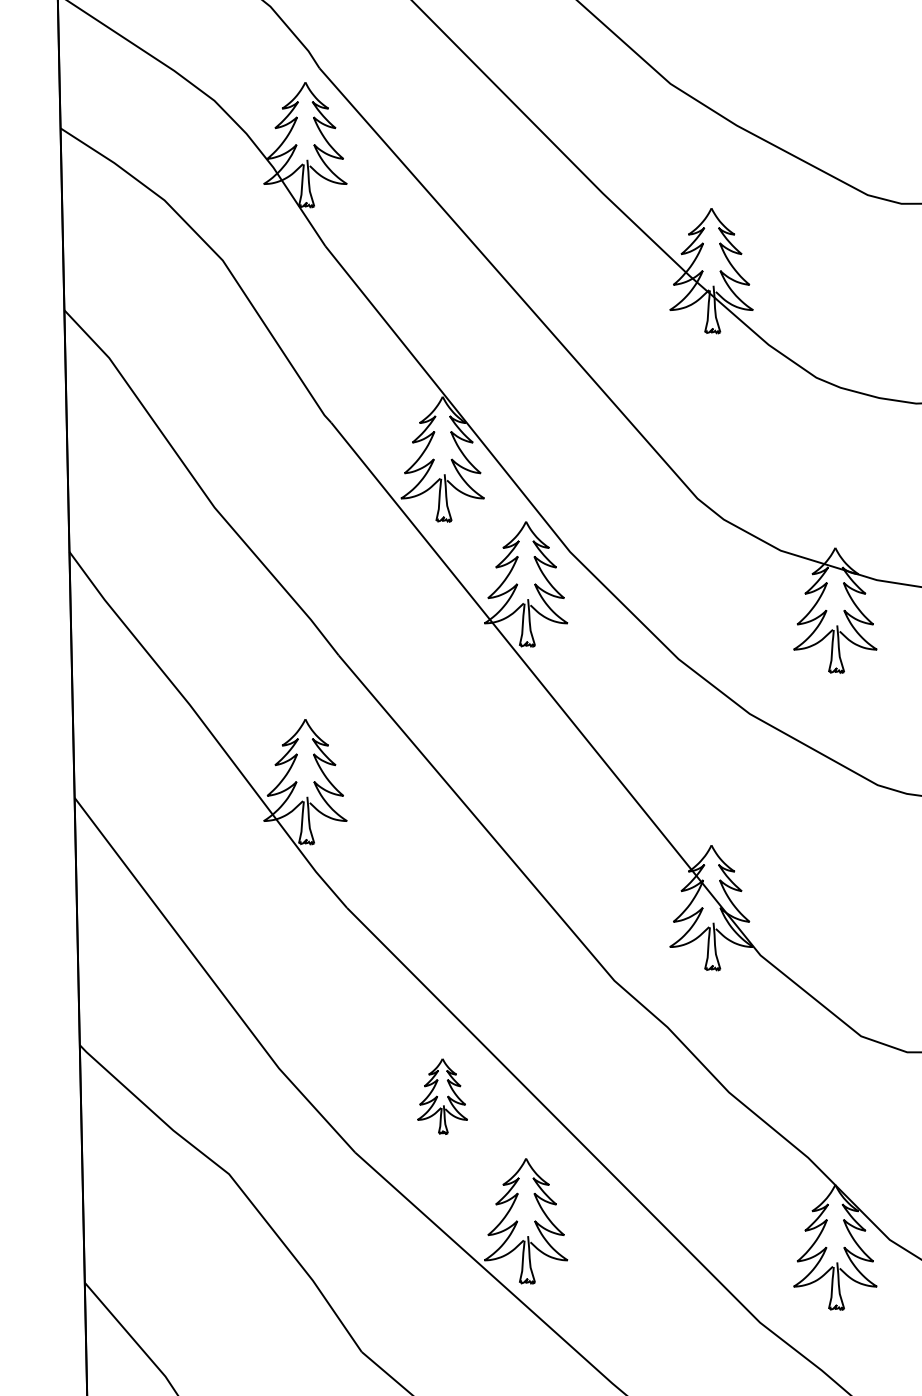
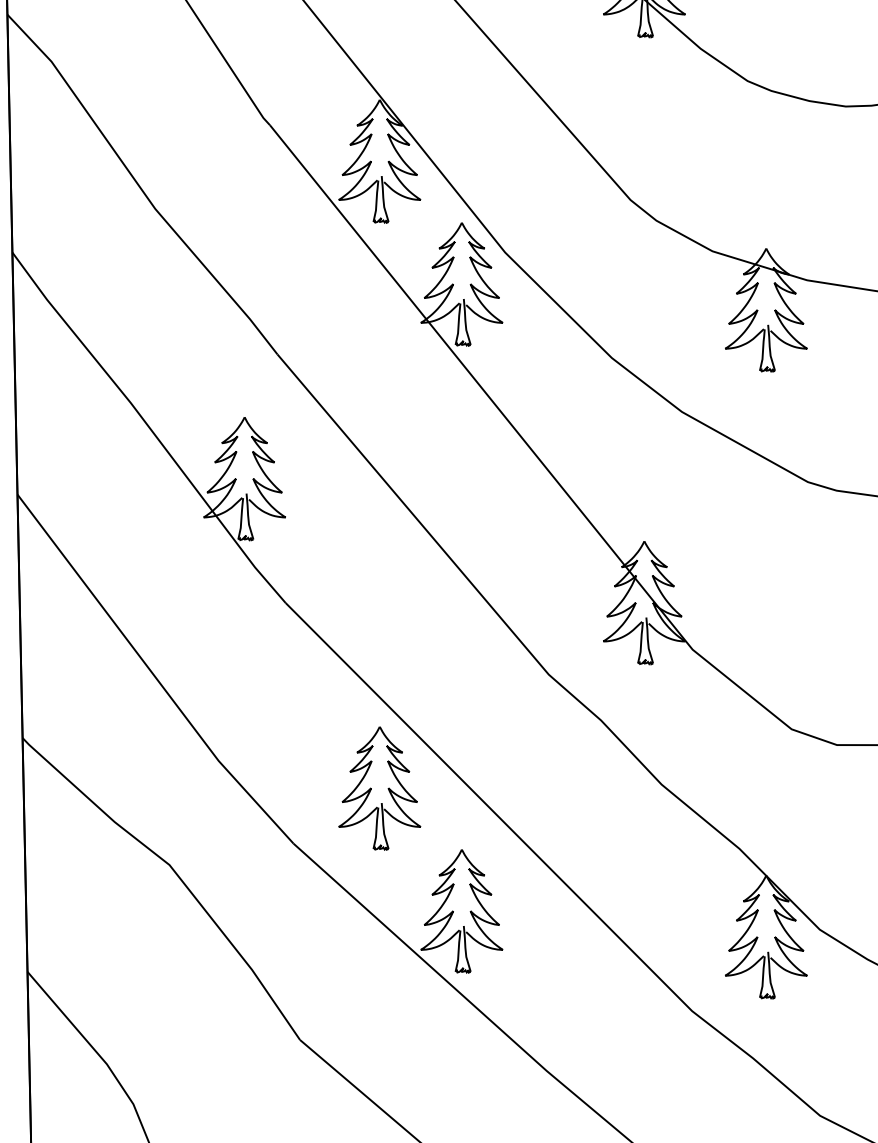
part: (442, 1096) -> (379, 788), size x1.67

